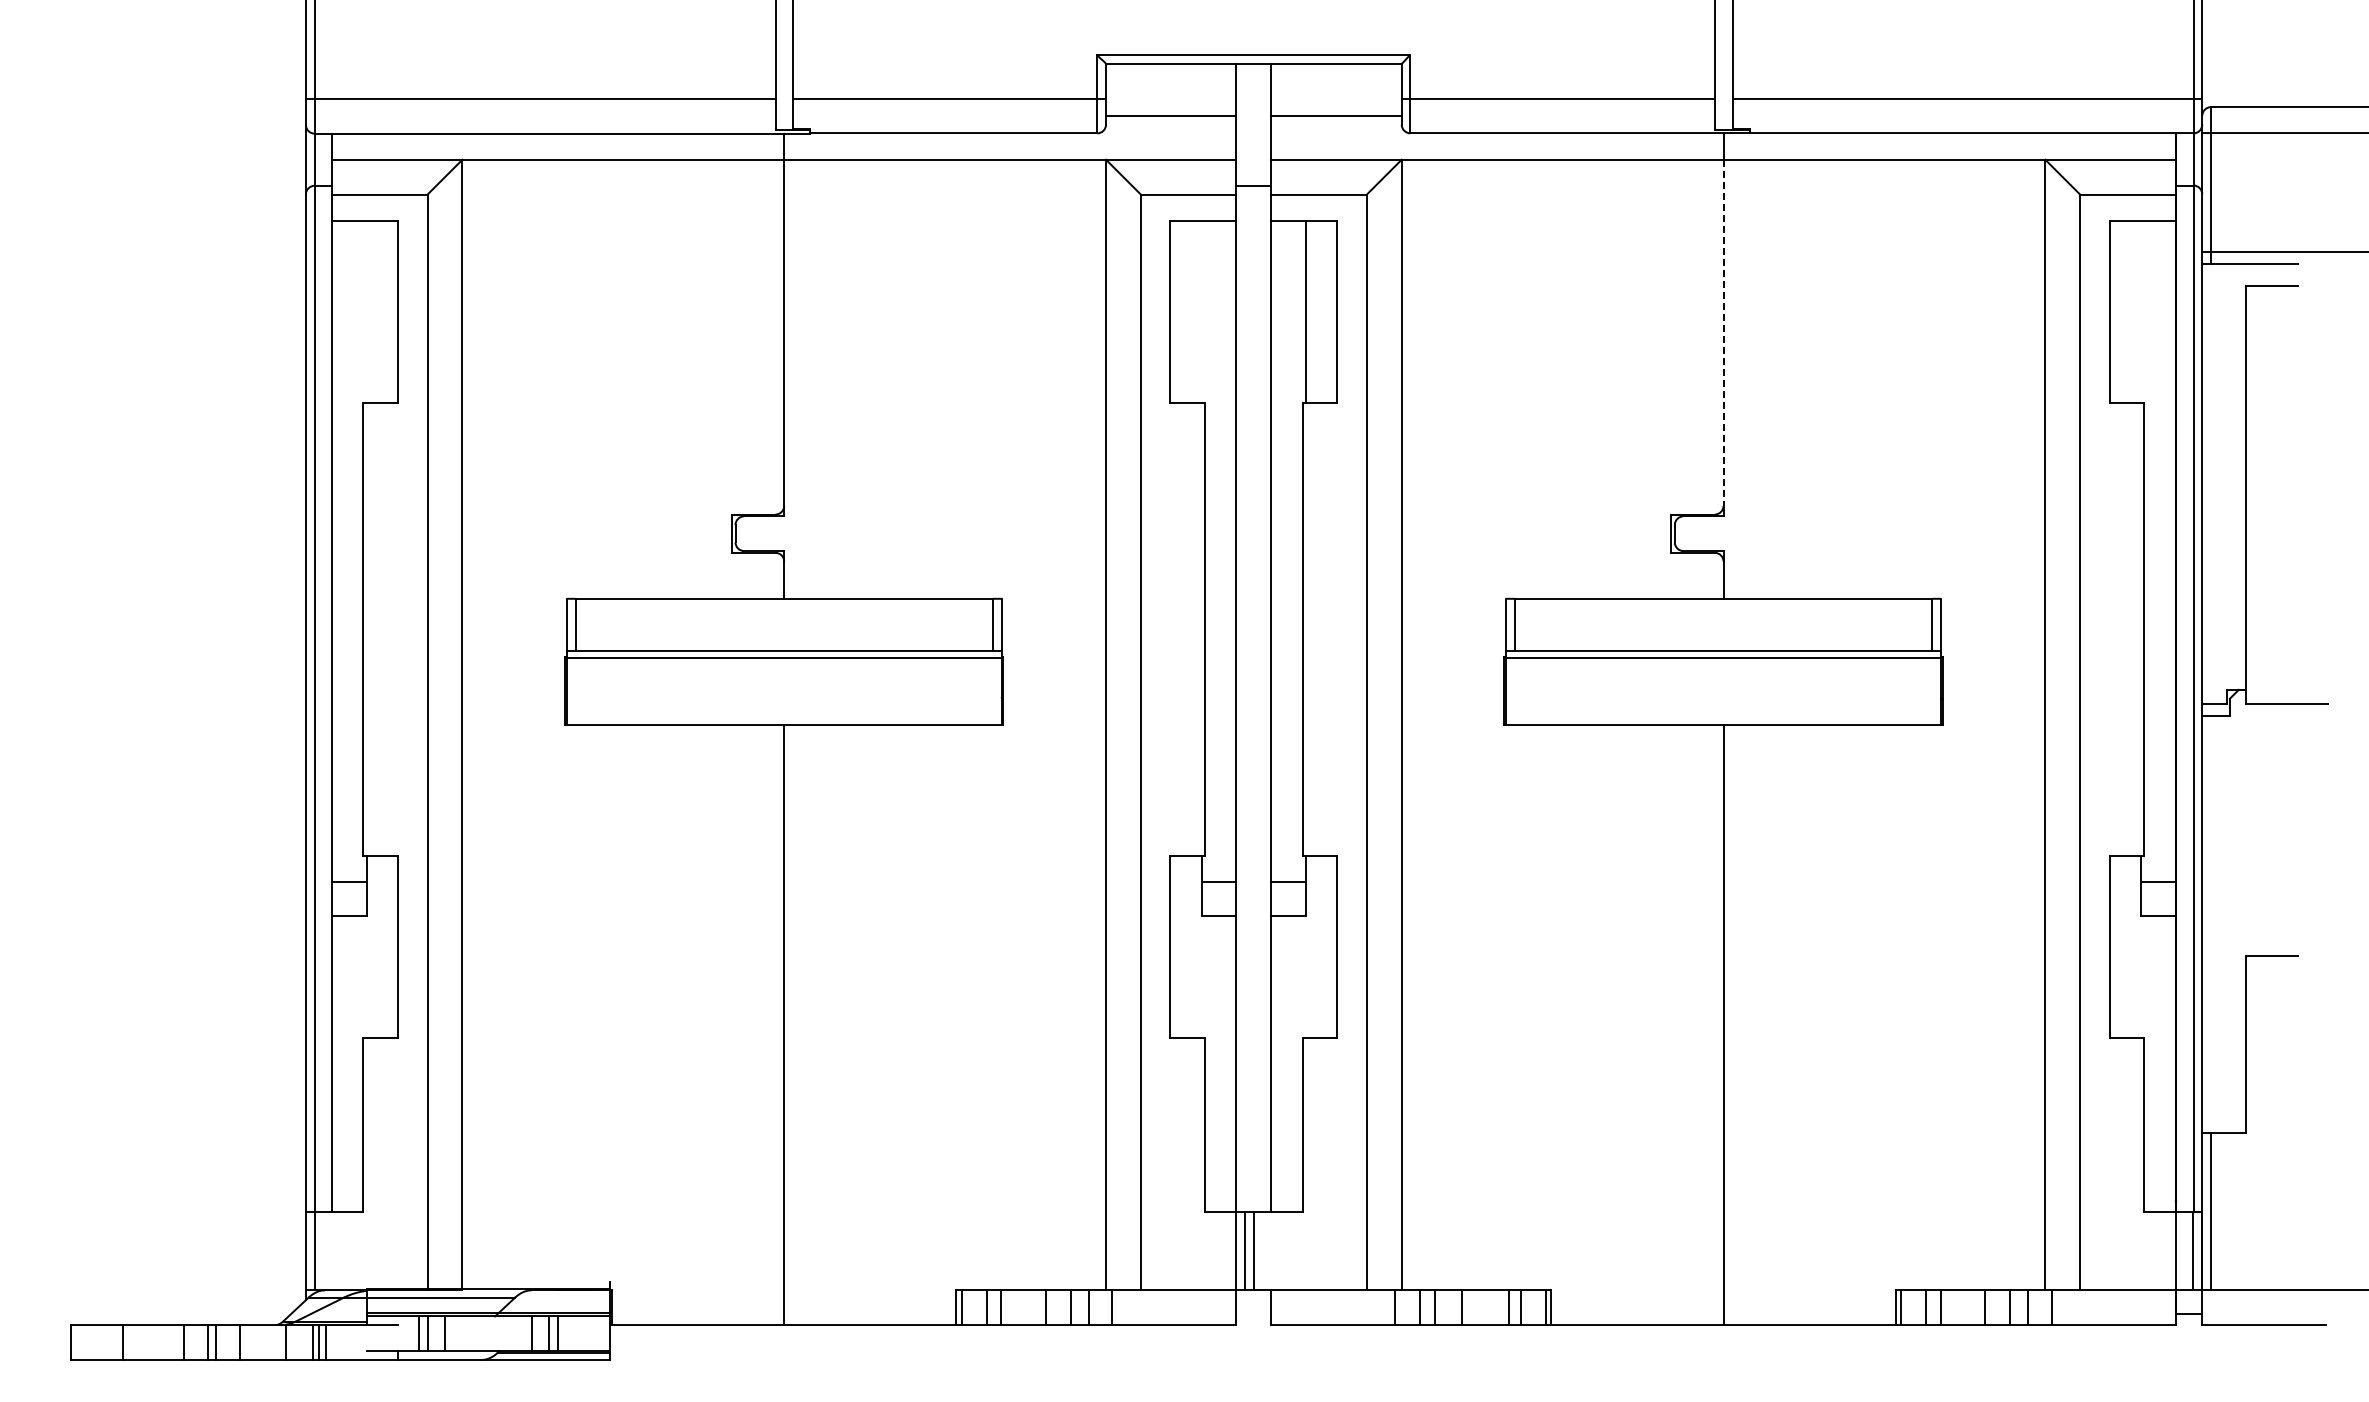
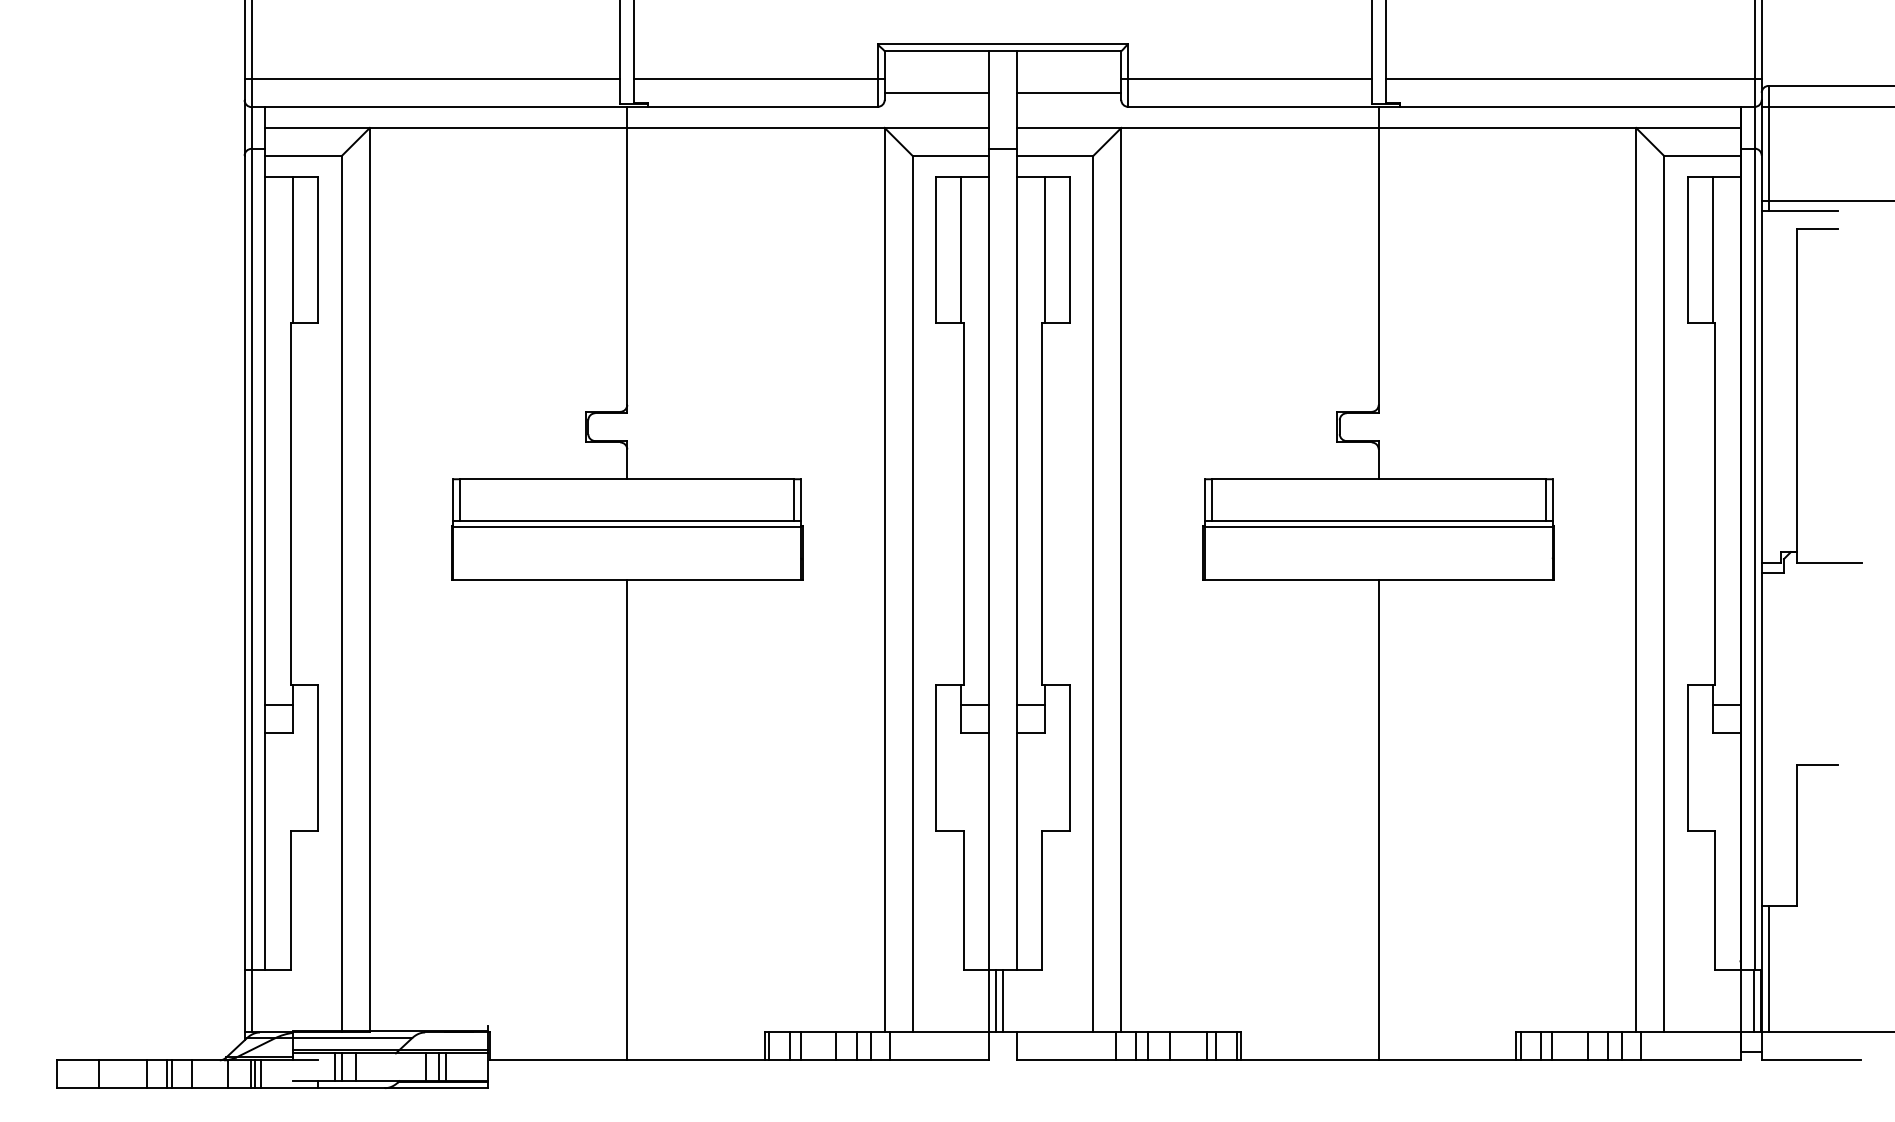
line: (366, 311) -> (293, 249), added
line: (1201, 311) -> (961, 249), added
line: (2140, 311) -> (1712, 249), added
line: (1723, 333) -> (1378, 266), dashed -> solid

